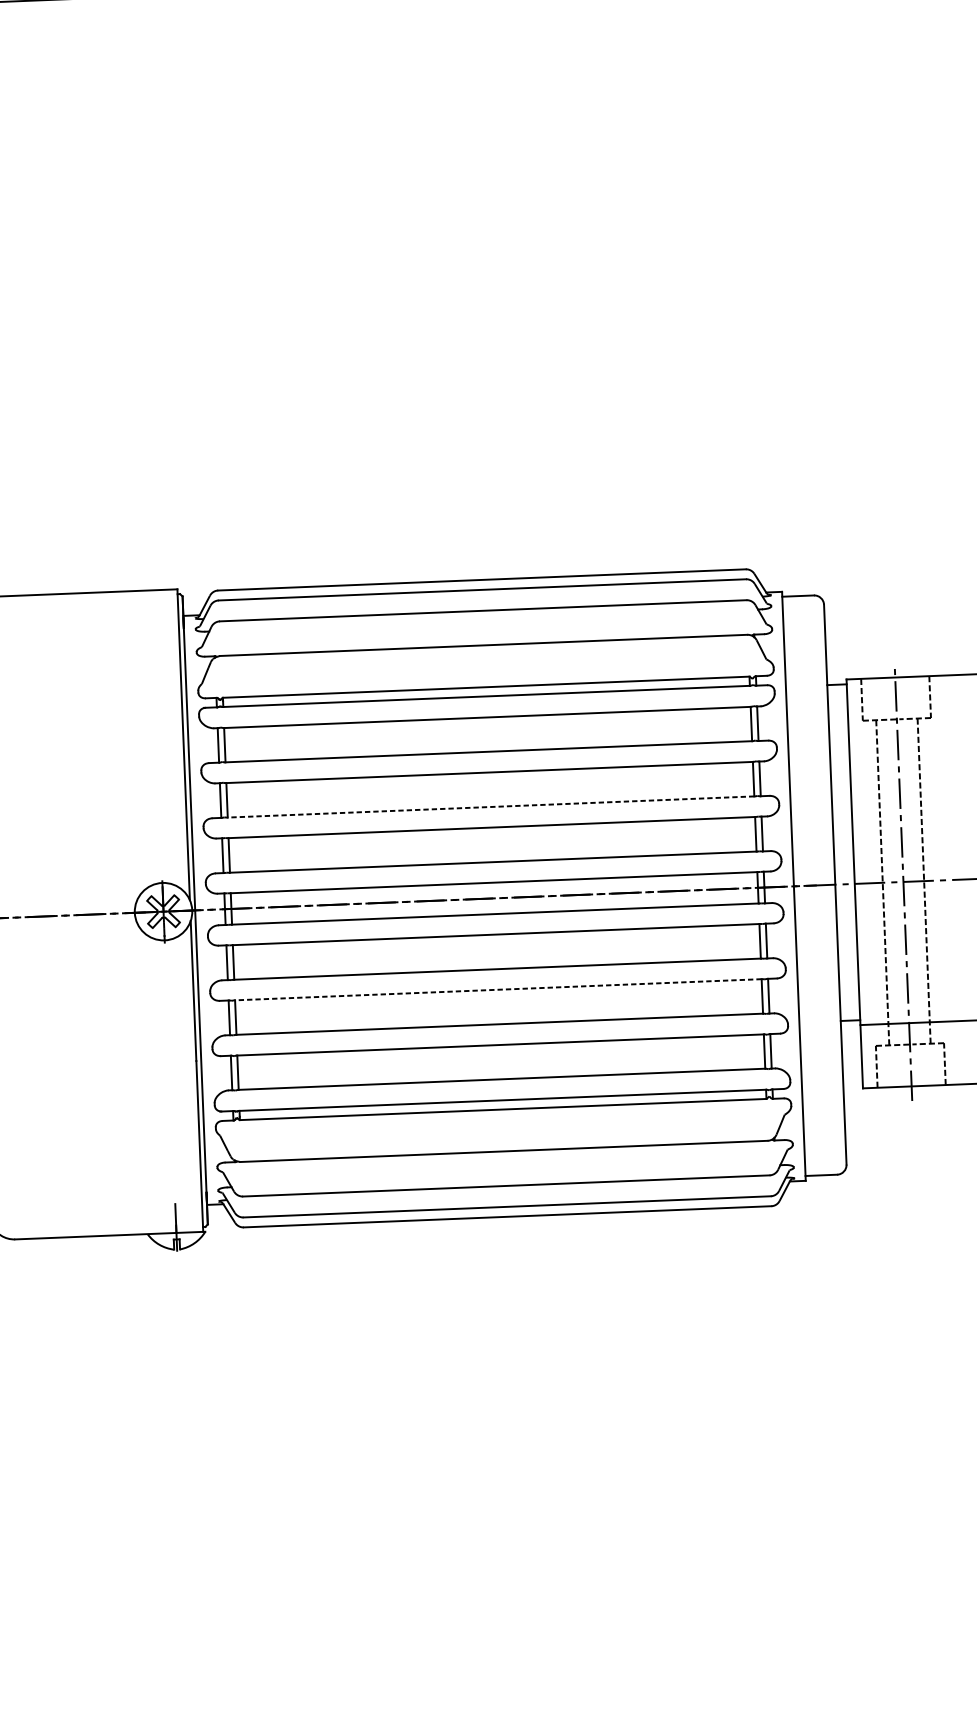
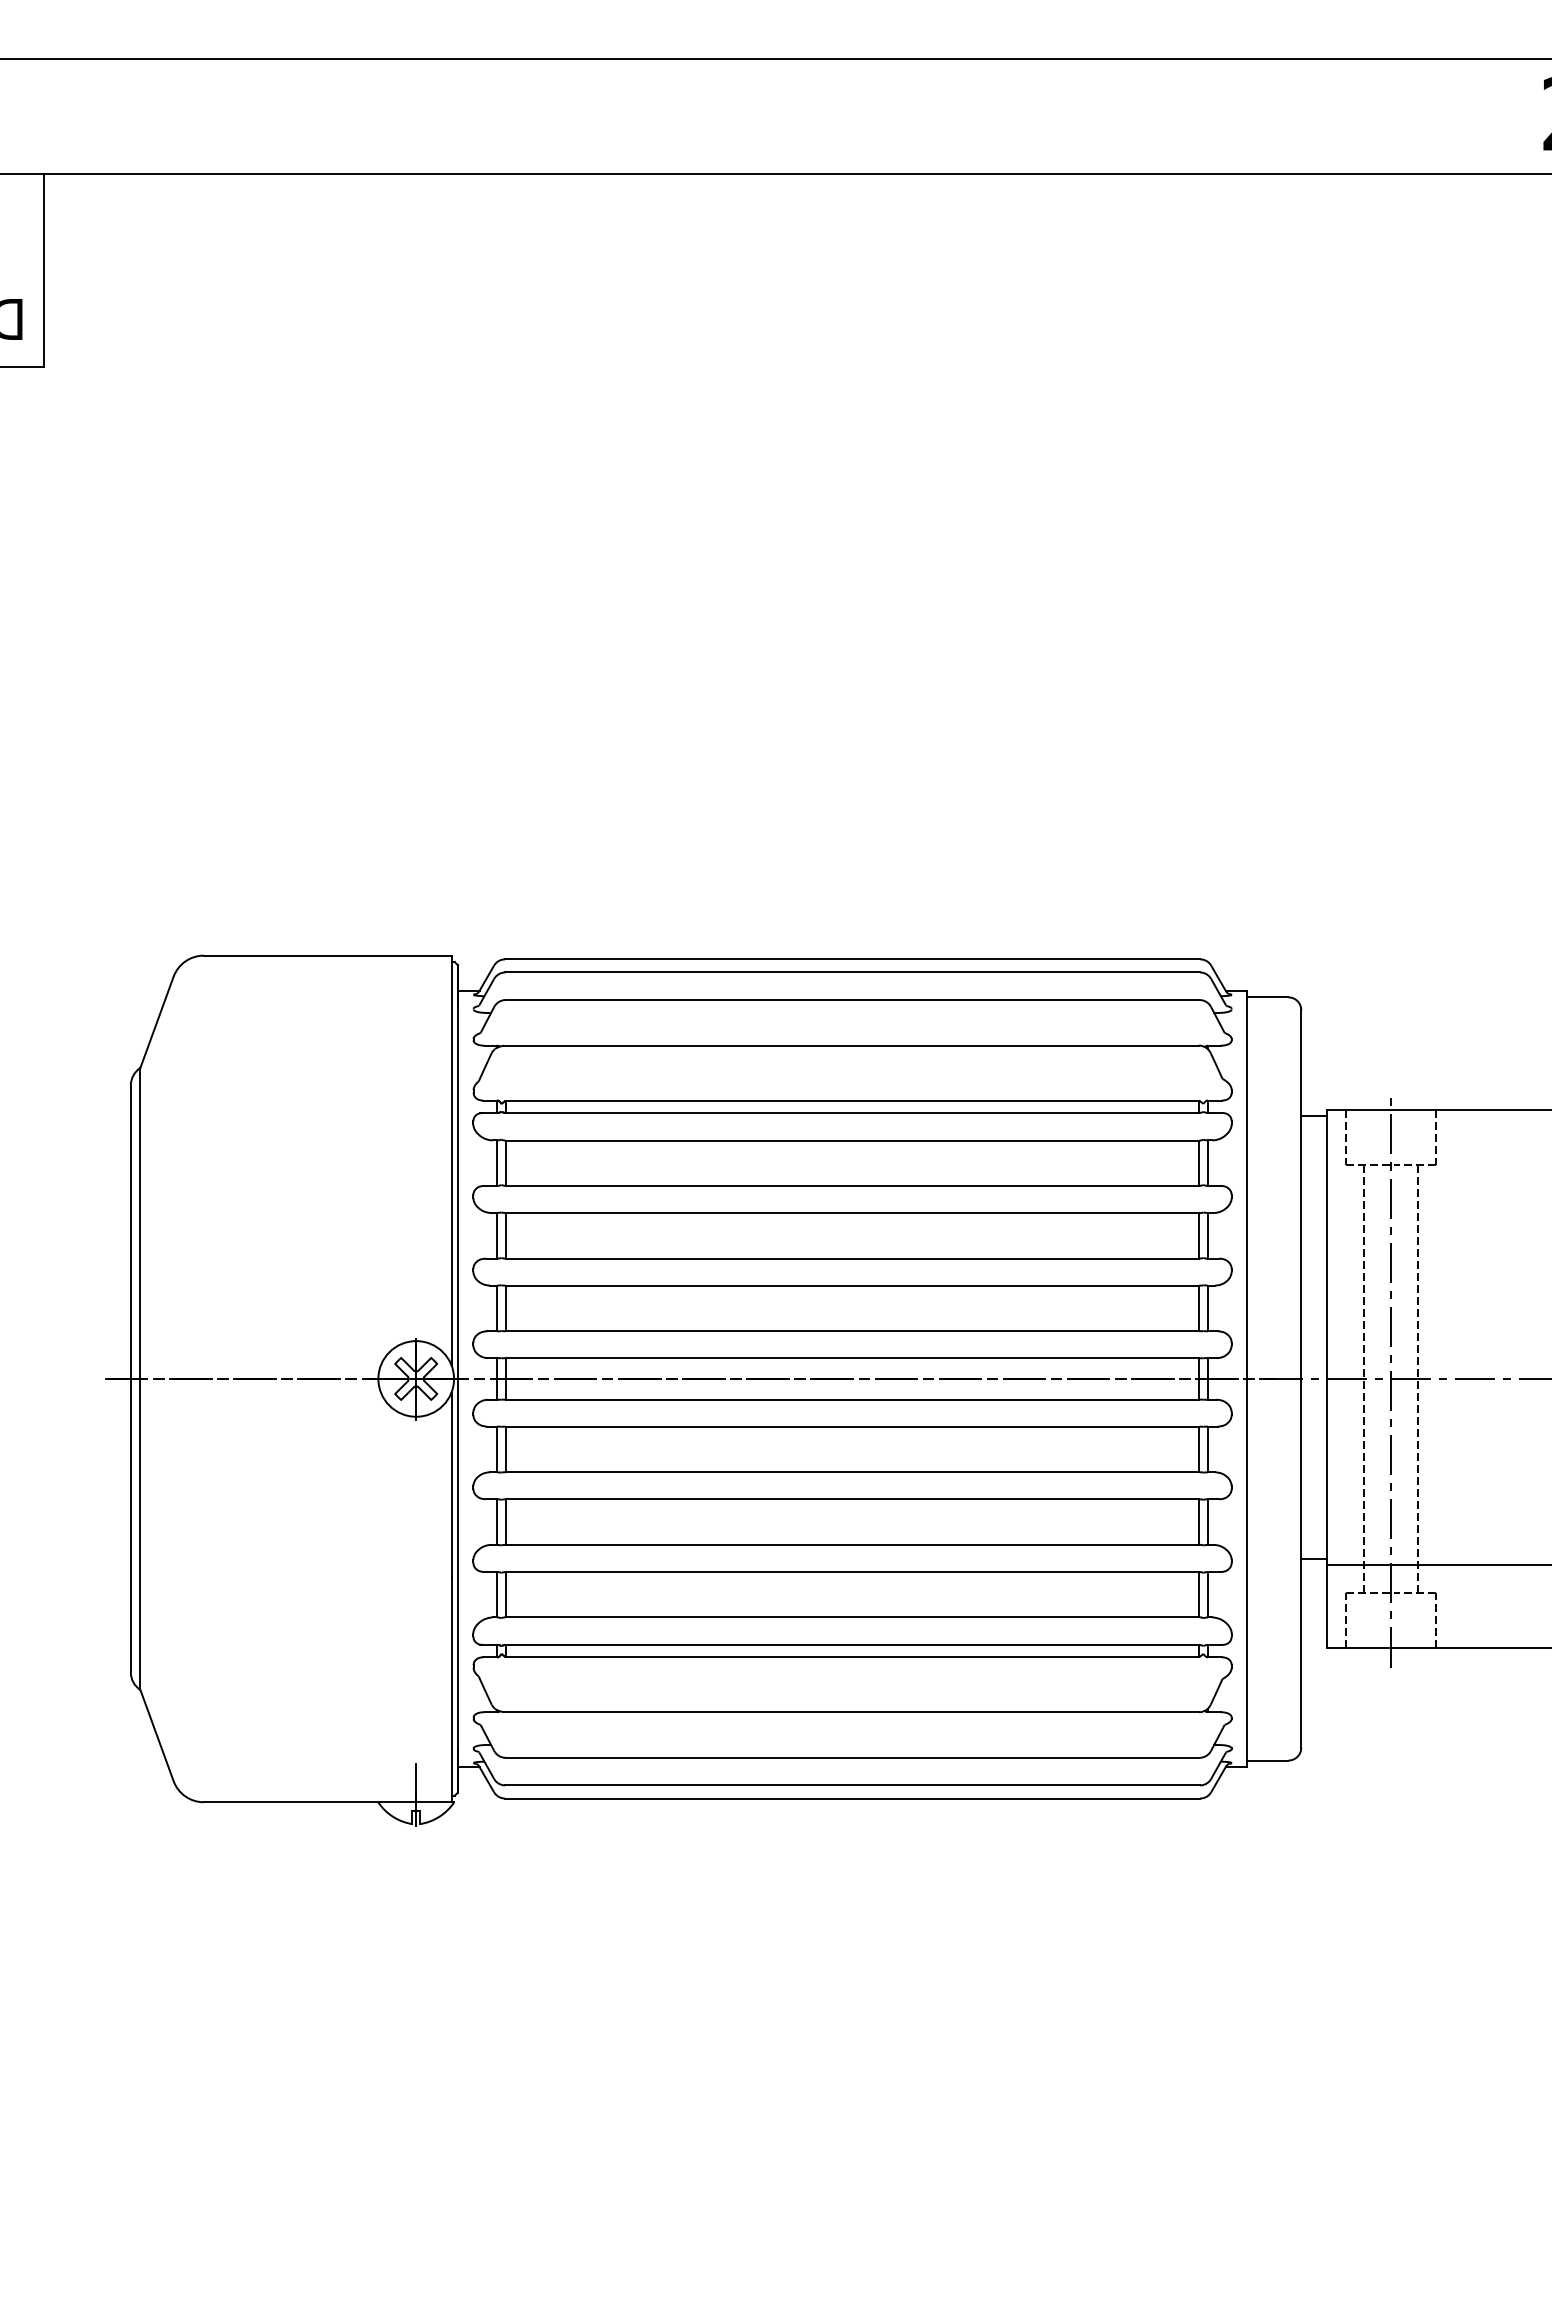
line: (491, 806) -> (852, 1258), dashed -> solid
line: (498, 989) -> (852, 1499), dashed -> solid

